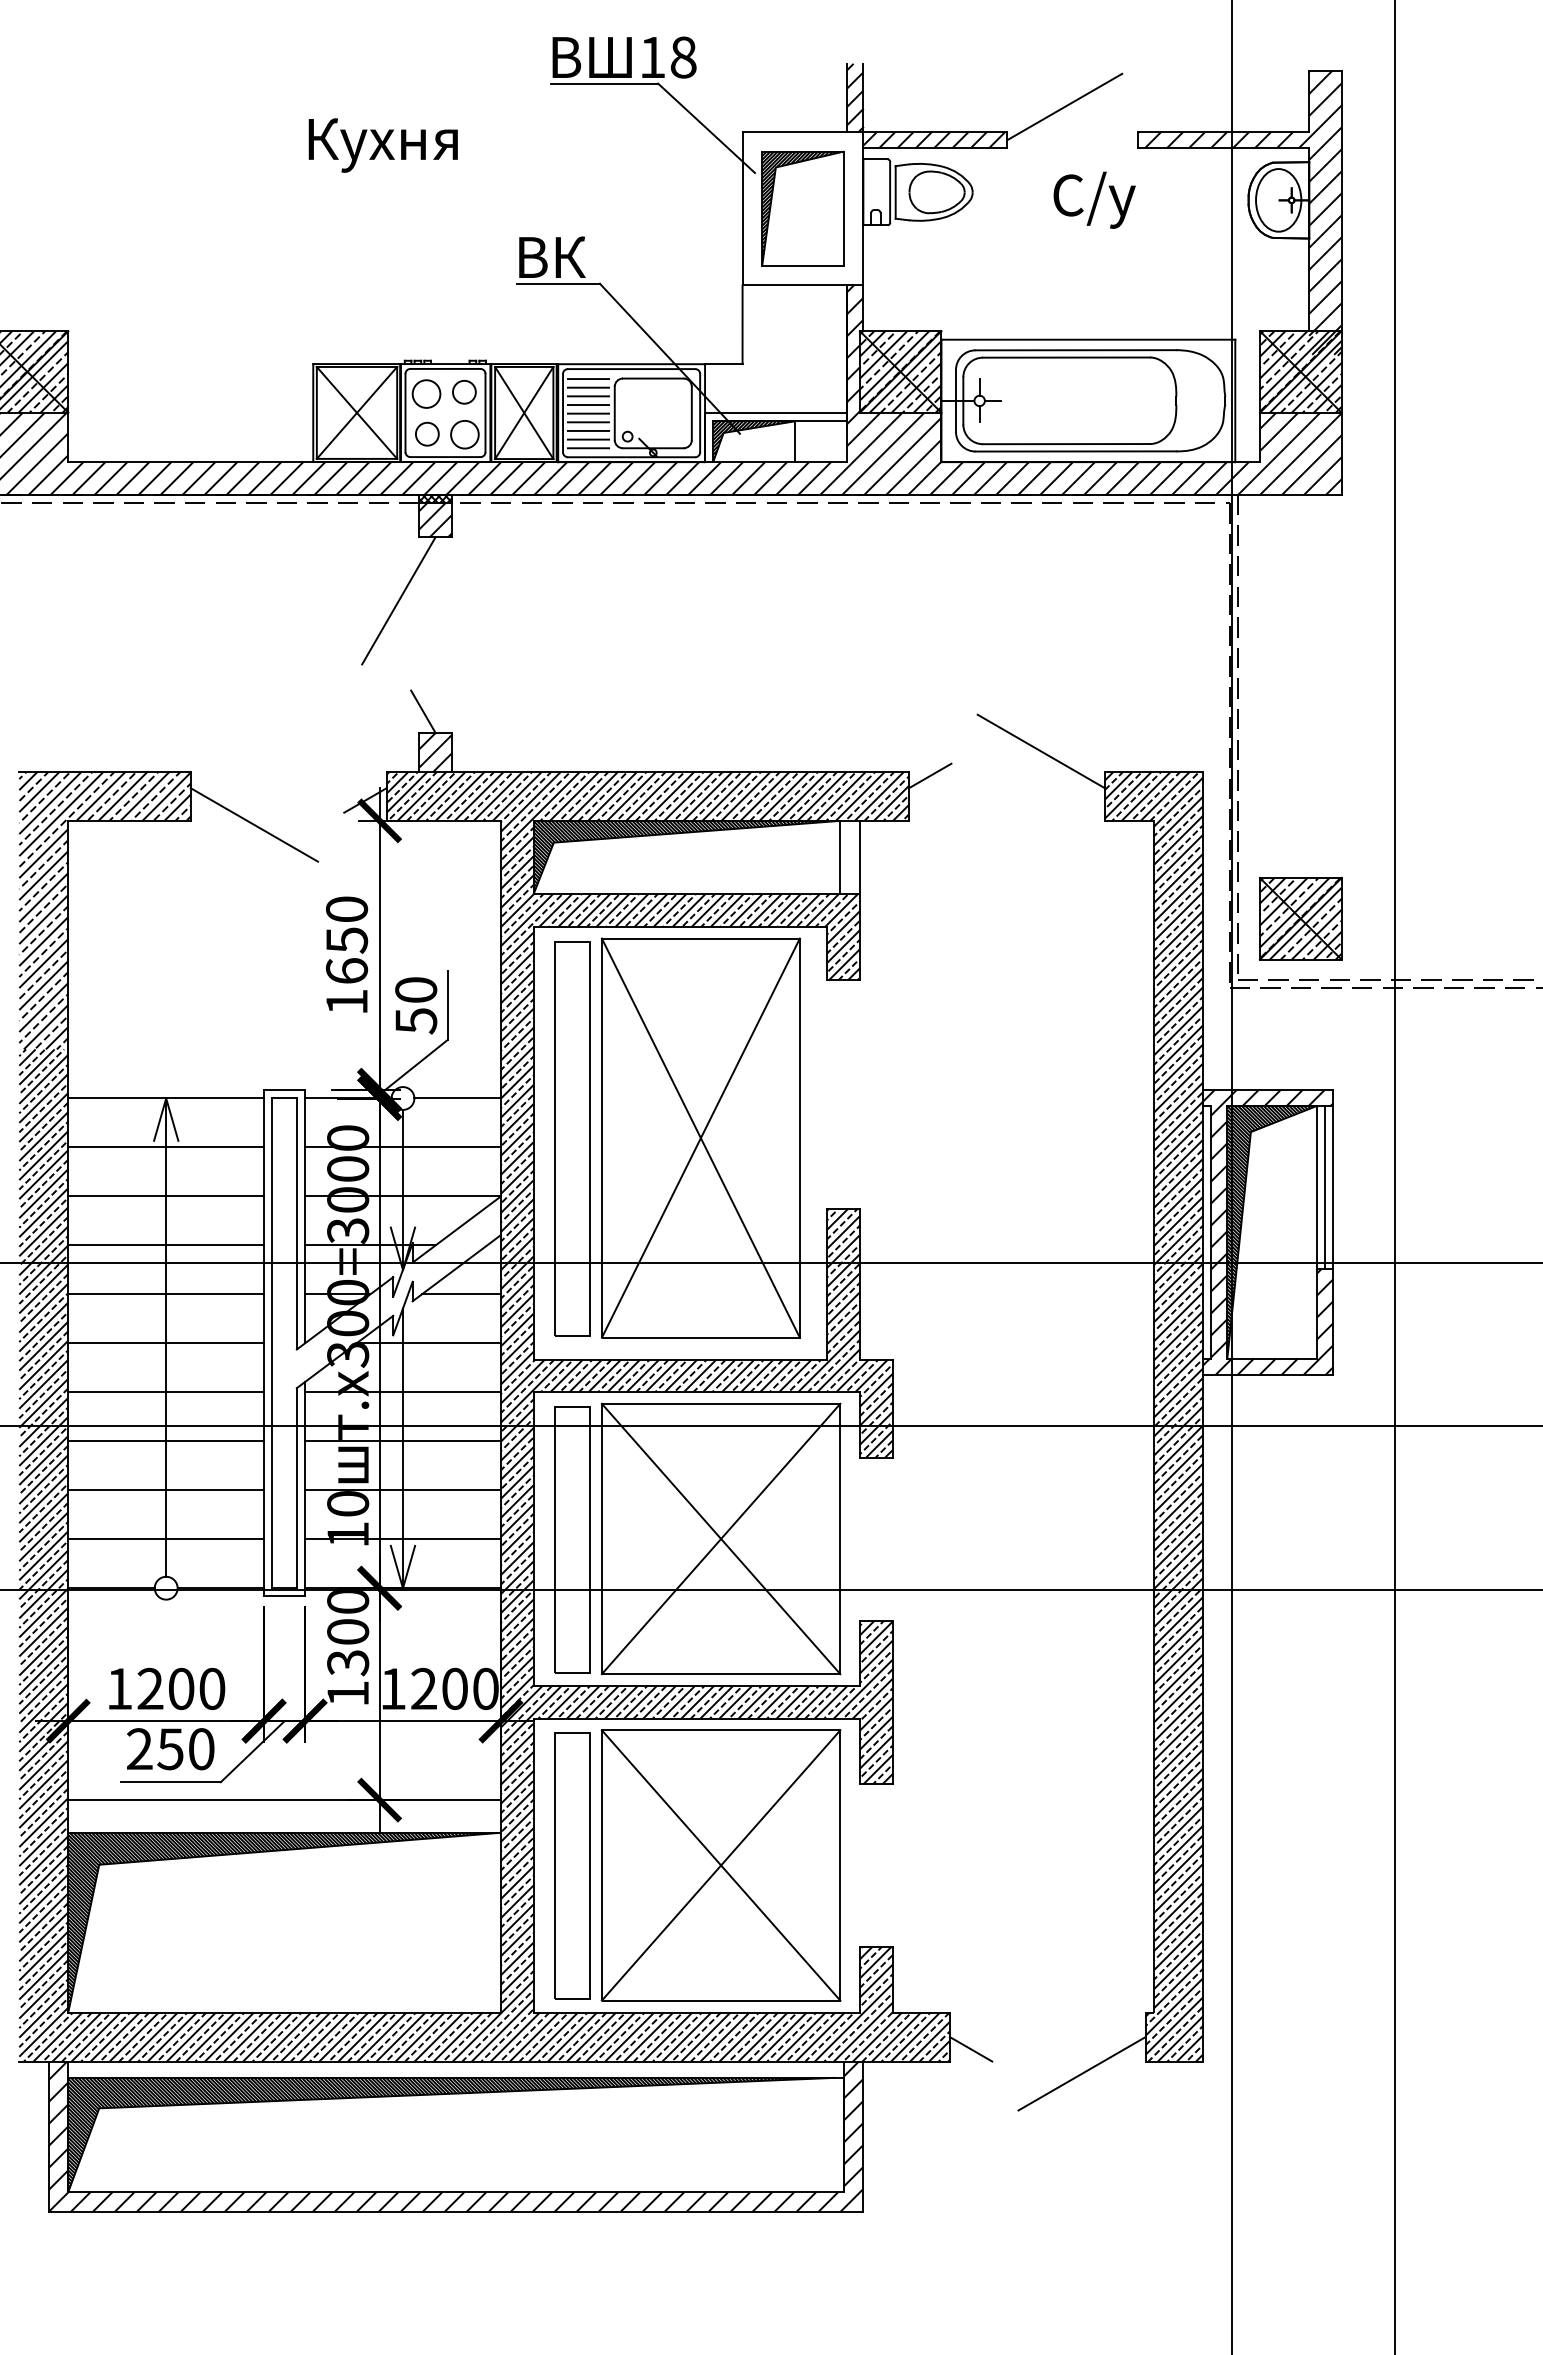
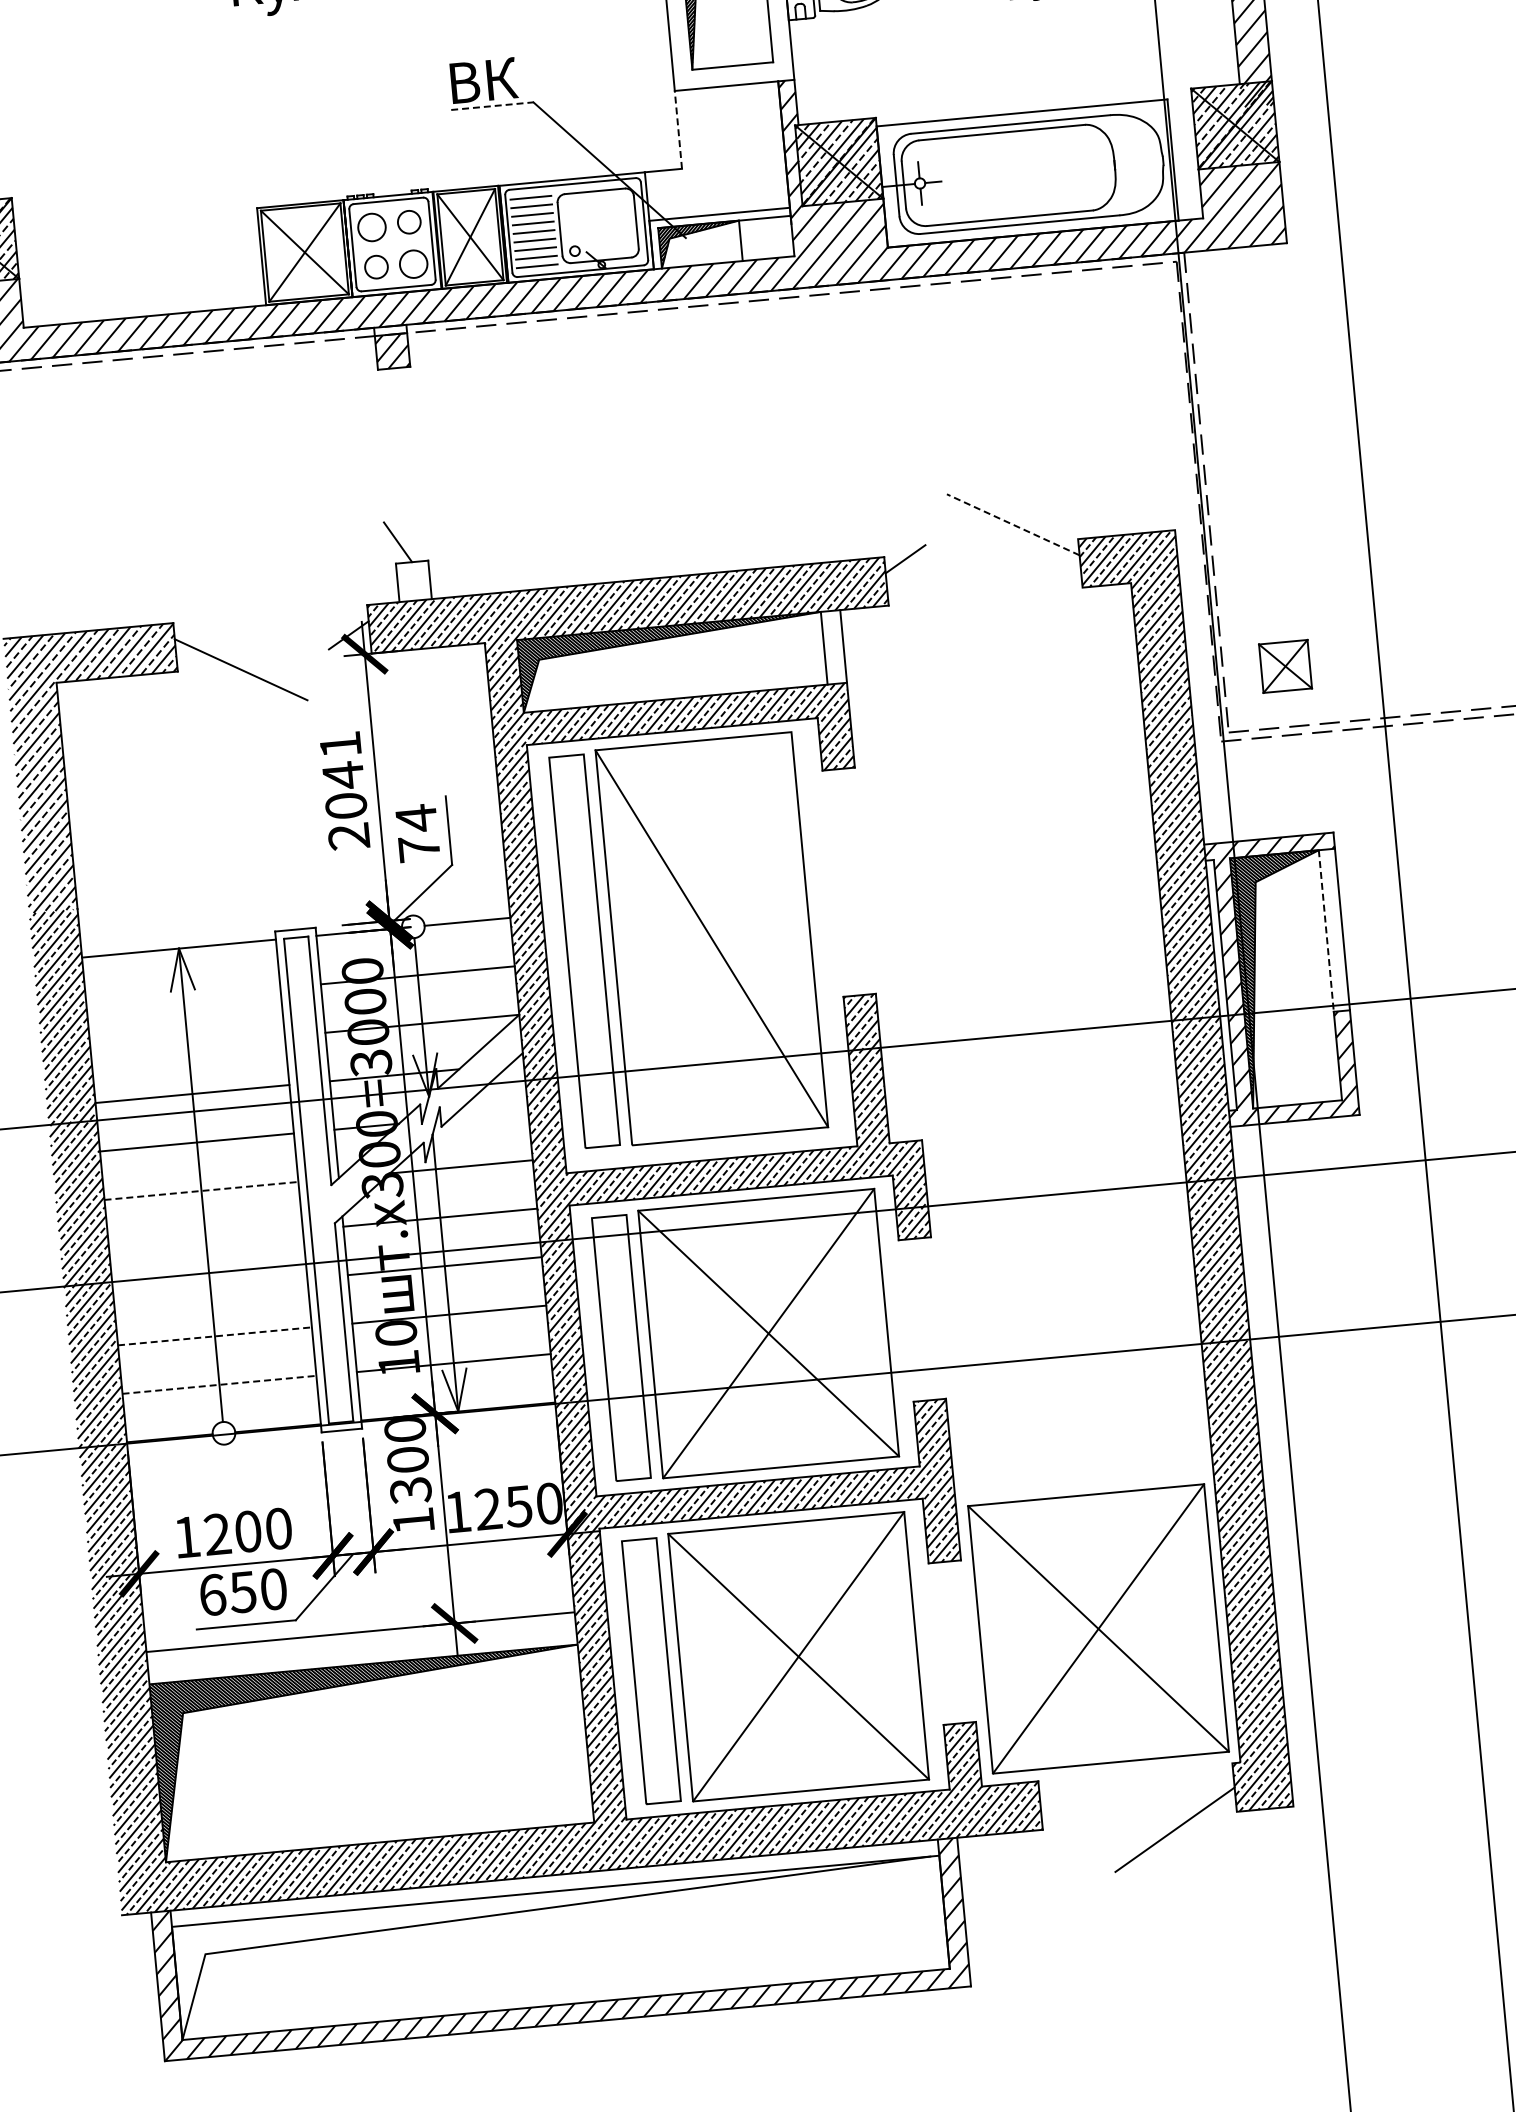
line: (558, 283) -> (492, 105), solid -> dashed
line: (742, 324) -> (678, 129), solid -> dashed
hatch: (435, 498) -> (390, 330), removed
line: (398, 600) -> (363, 434), removed
line: (1040, 751) -> (1012, 524), solid -> dashed
hatch: (435, 752) -> (413, 581), removed
part: (1300, 918) -> (1285, 666), size x0.6
text: (347, 955) -> (345, 790), 1650 -> 2041
text: (416, 1005) -> (418, 833), 50 -> 74
line: (700, 1137) -> (711, 938), removed
line: (166, 1147) -> (183, 997), removed
line: (1317, 1187) -> (1326, 930), solid -> dashed
line: (1325, 1187) -> (1334, 930), removed
line: (166, 1196) -> (188, 1045), removed
line: (460, 1294) -> (488, 1115), removed
line: (166, 1343) -> (201, 1191), solid -> dashed
line: (166, 1392) -> (206, 1239), removed
line: (166, 1441) -> (210, 1288), removed
line: (166, 1490) -> (215, 1336), solid -> dashed
line: (166, 1539) -> (219, 1385), solid -> dashed
text: (454, 1688) -> (518, 1506), 1200 -> 1250
text: (139, 1749) -> (212, 1595), 250 -> 650
part: (1023, 1865) -> (1097, 1629), added
line: (970, 2049) -> (1062, 1816), removed
hatch: (450, 2133) -> (555, 1946), removed

